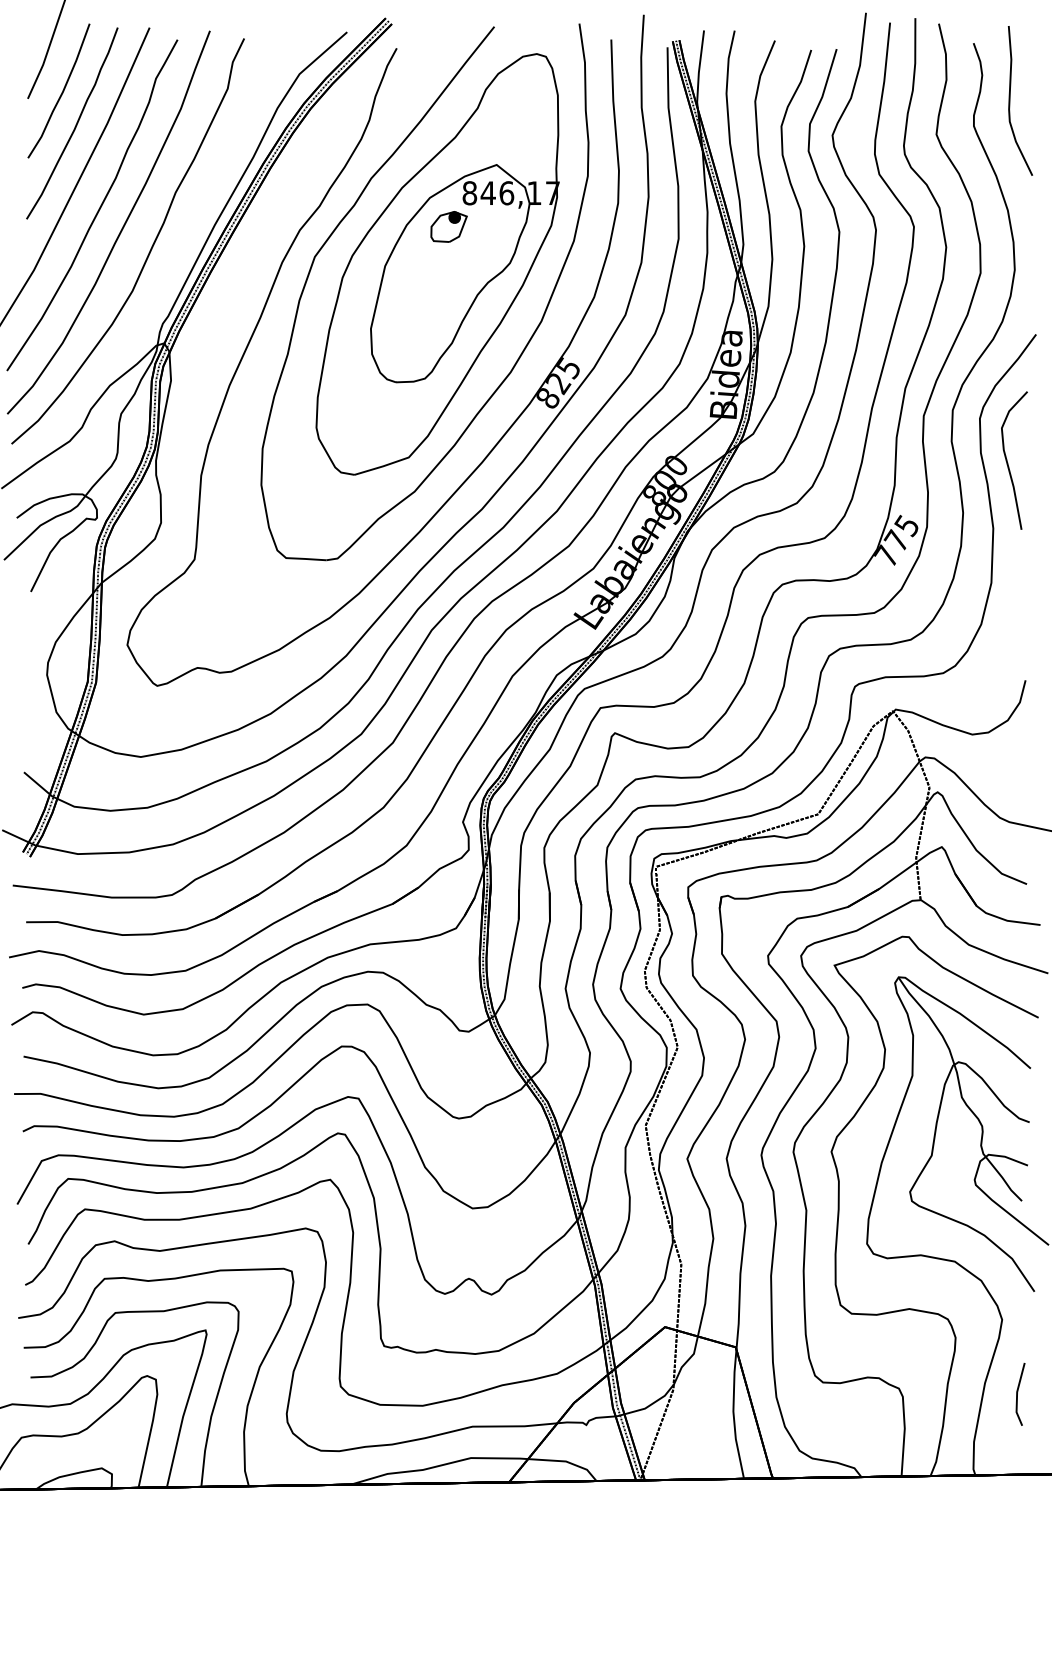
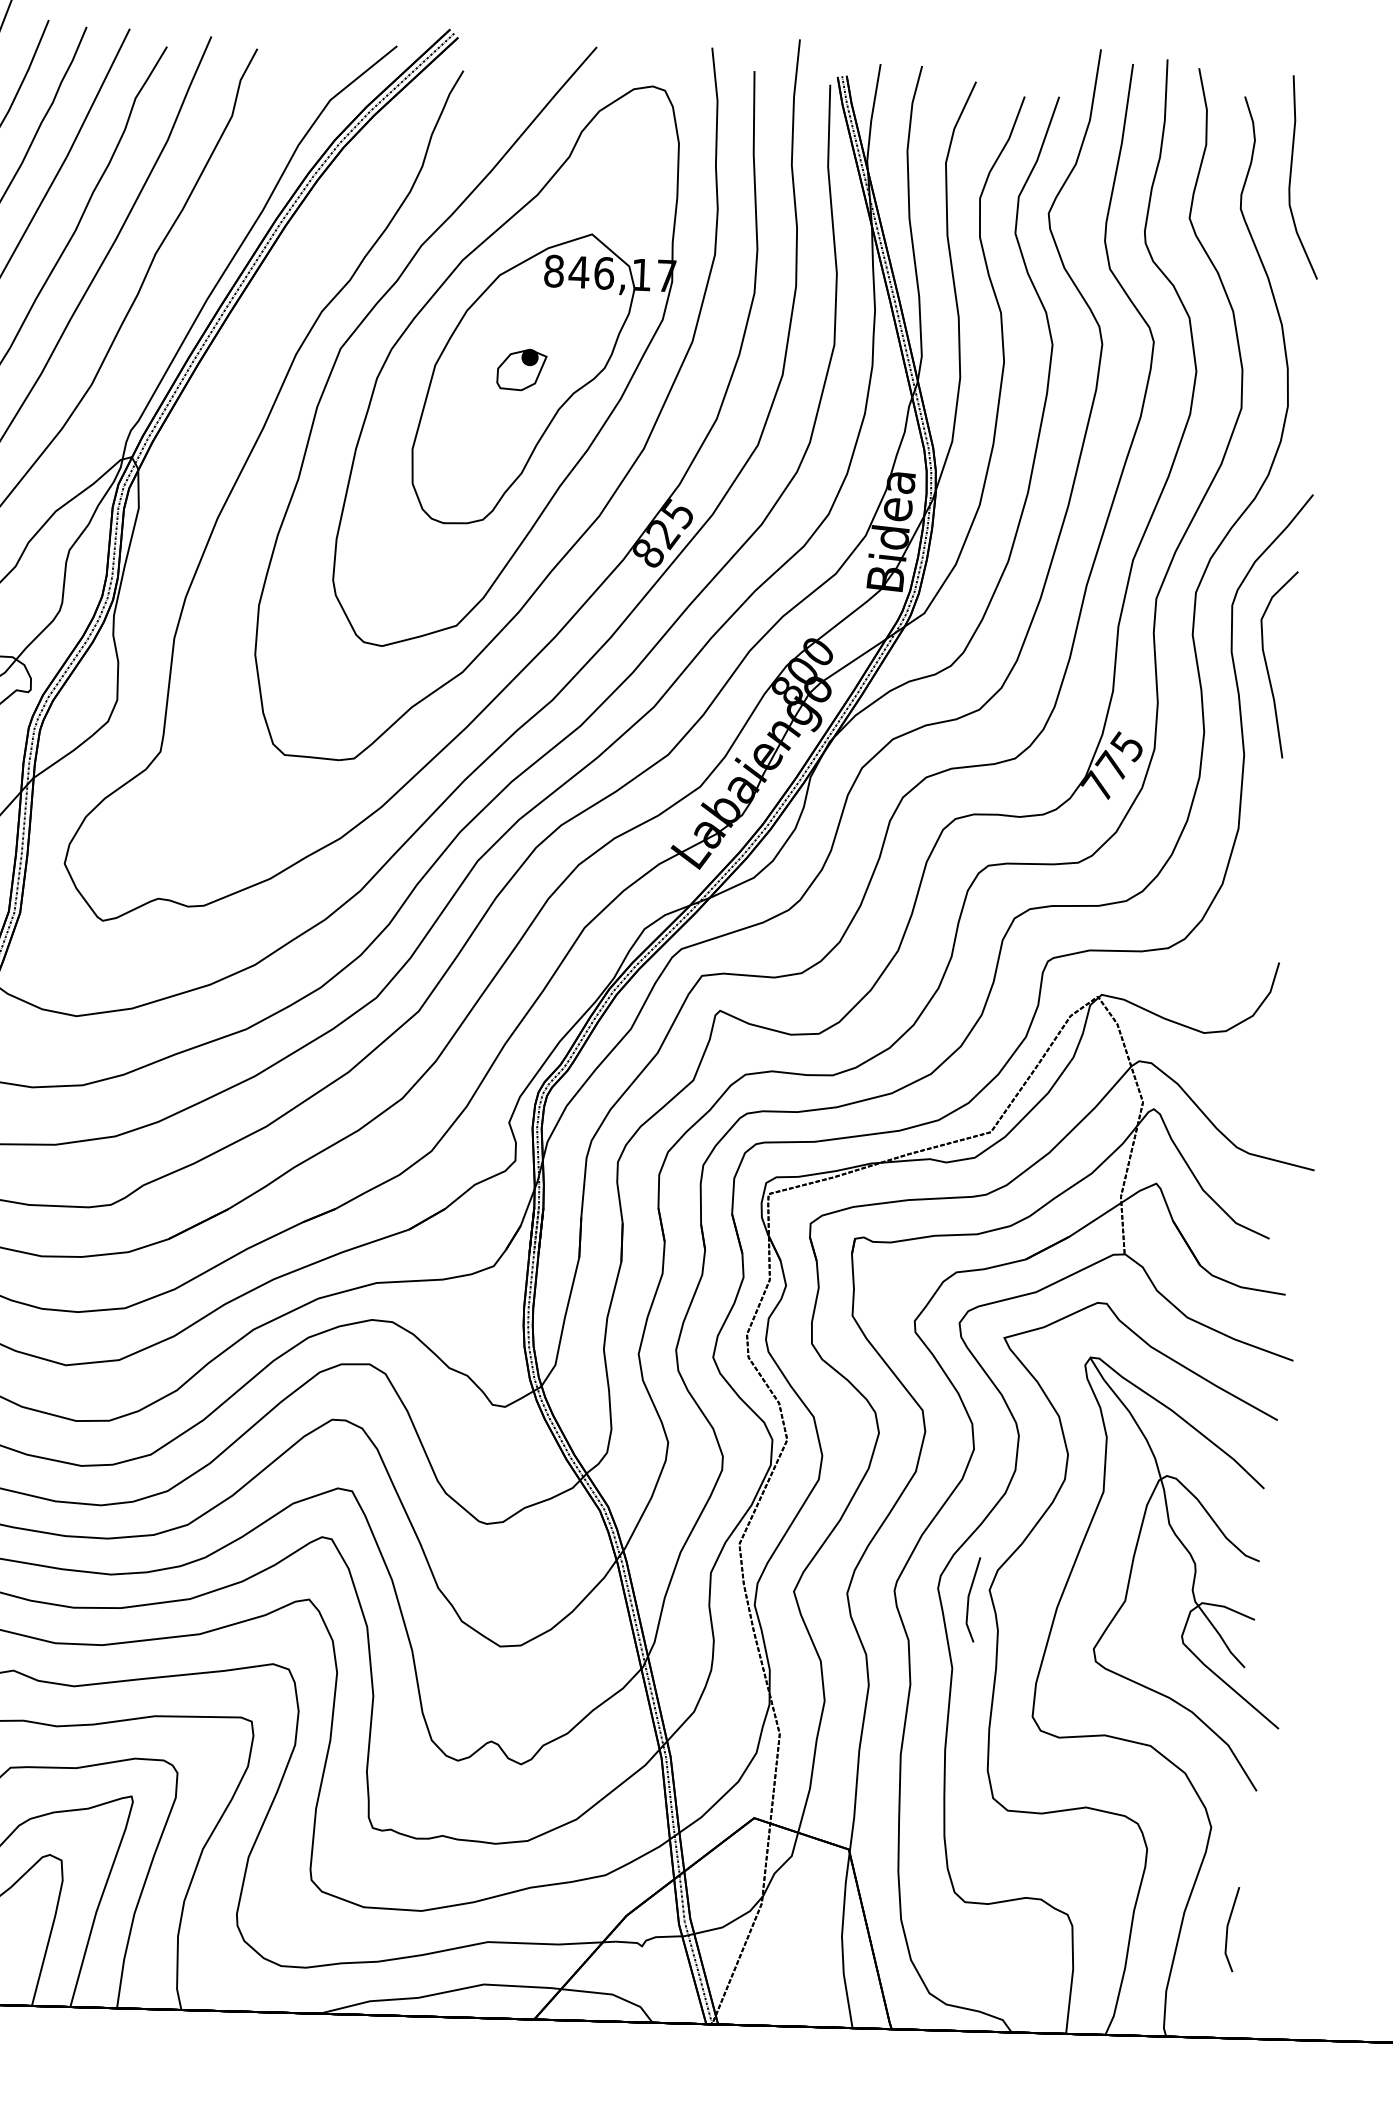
part: (448, 226) -> (521, 369), moved
line: (817, 1157) -> (970, 1597), added

